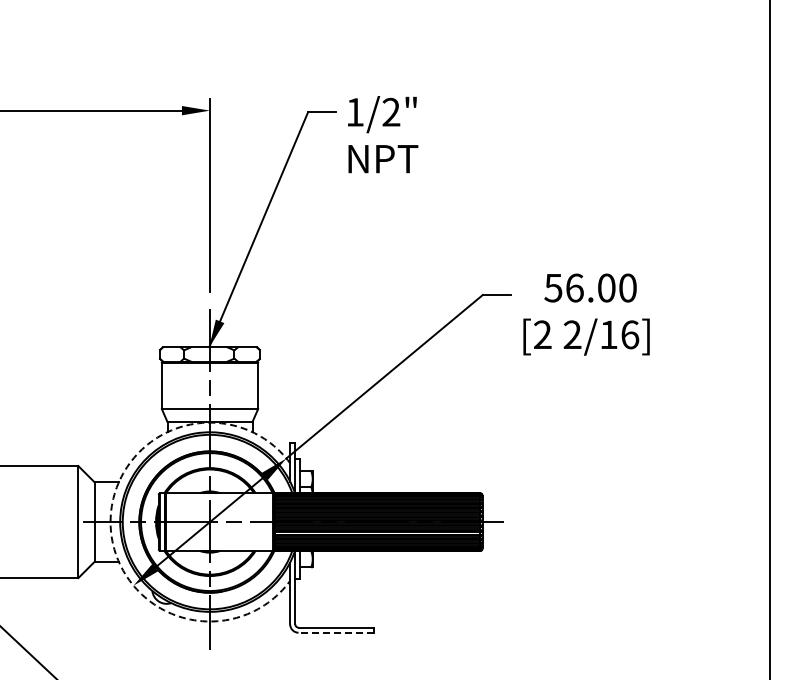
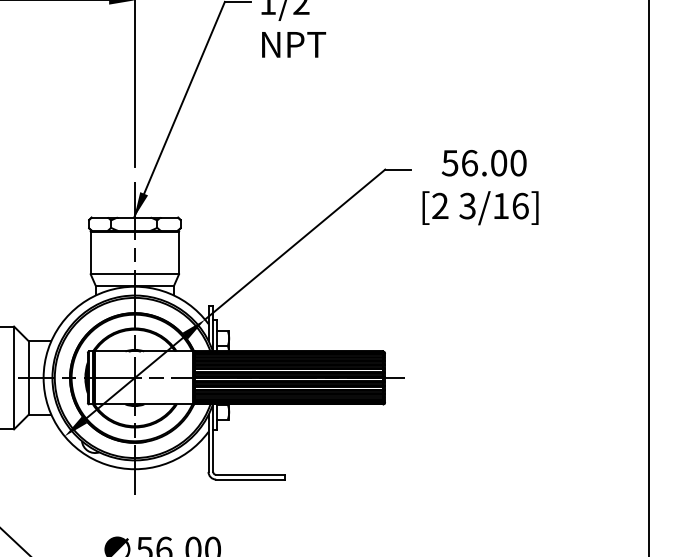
text: (572, 335) -> (467, 206), 2/16] -> 3/16]
arc: (110, 522) -> (43, 378), dashed -> solid
line: (336, 632) -> (251, 479), dashed -> solid

